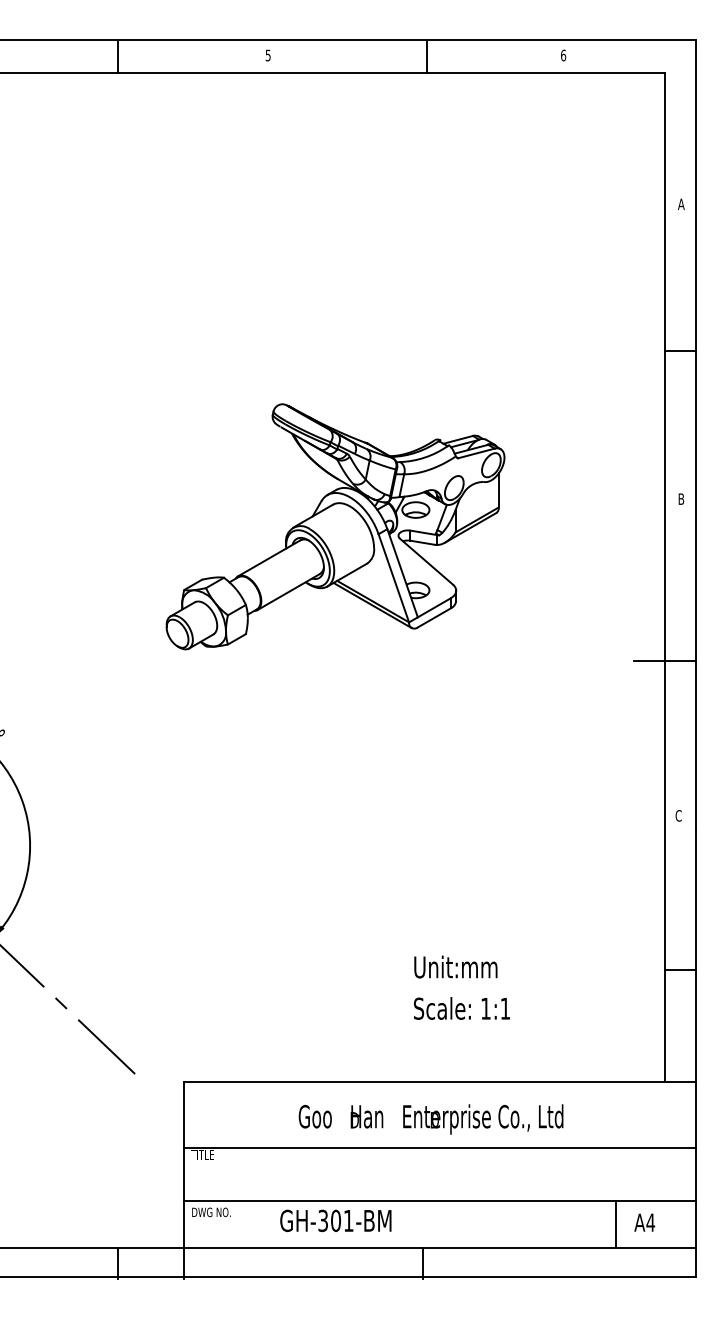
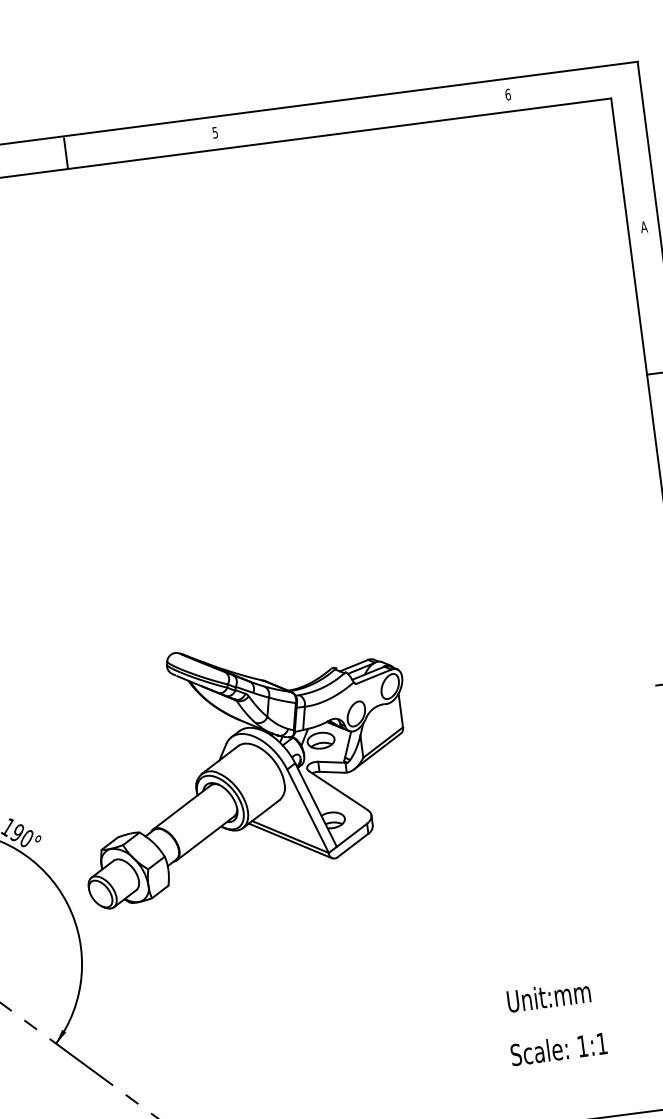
line: (427, 56) -> (373, 113), removed
part: (335, 526) -> (243, 767), moved
text: (455, 966) -> (548, 995), moved
text: (461, 1008) -> (558, 1049), moved

